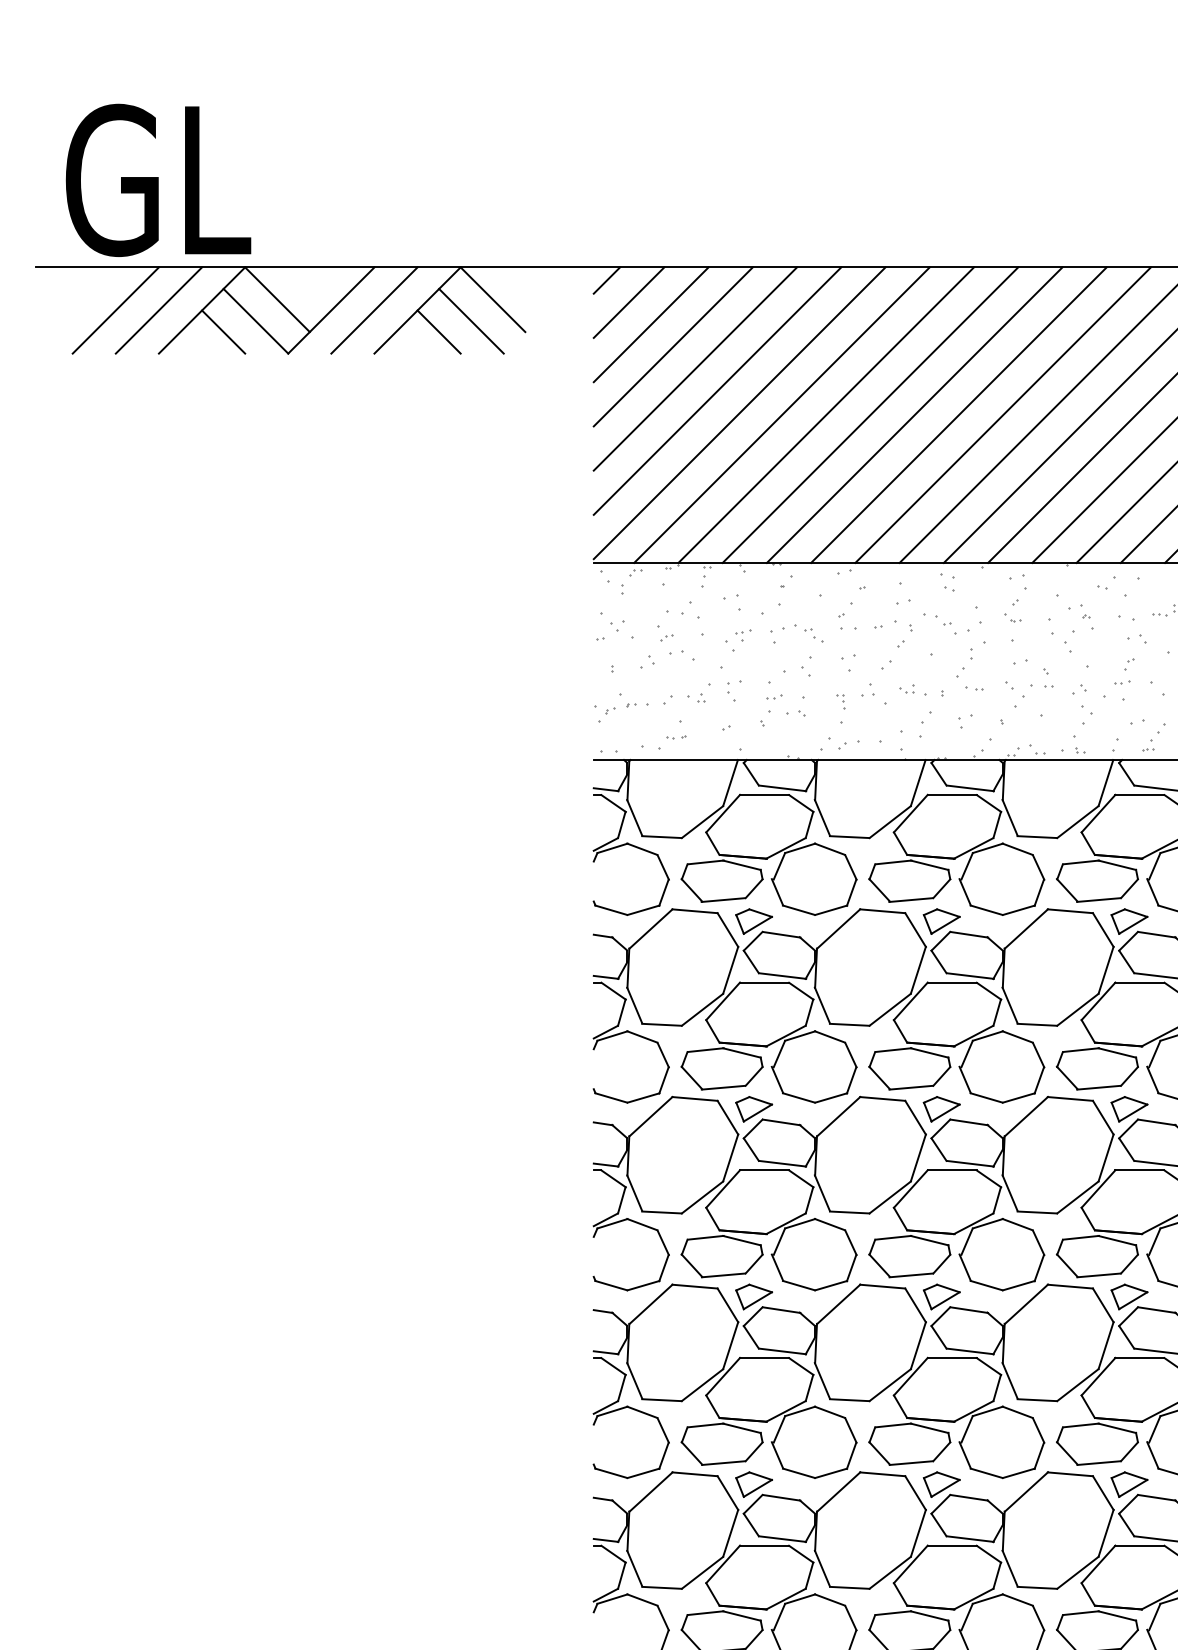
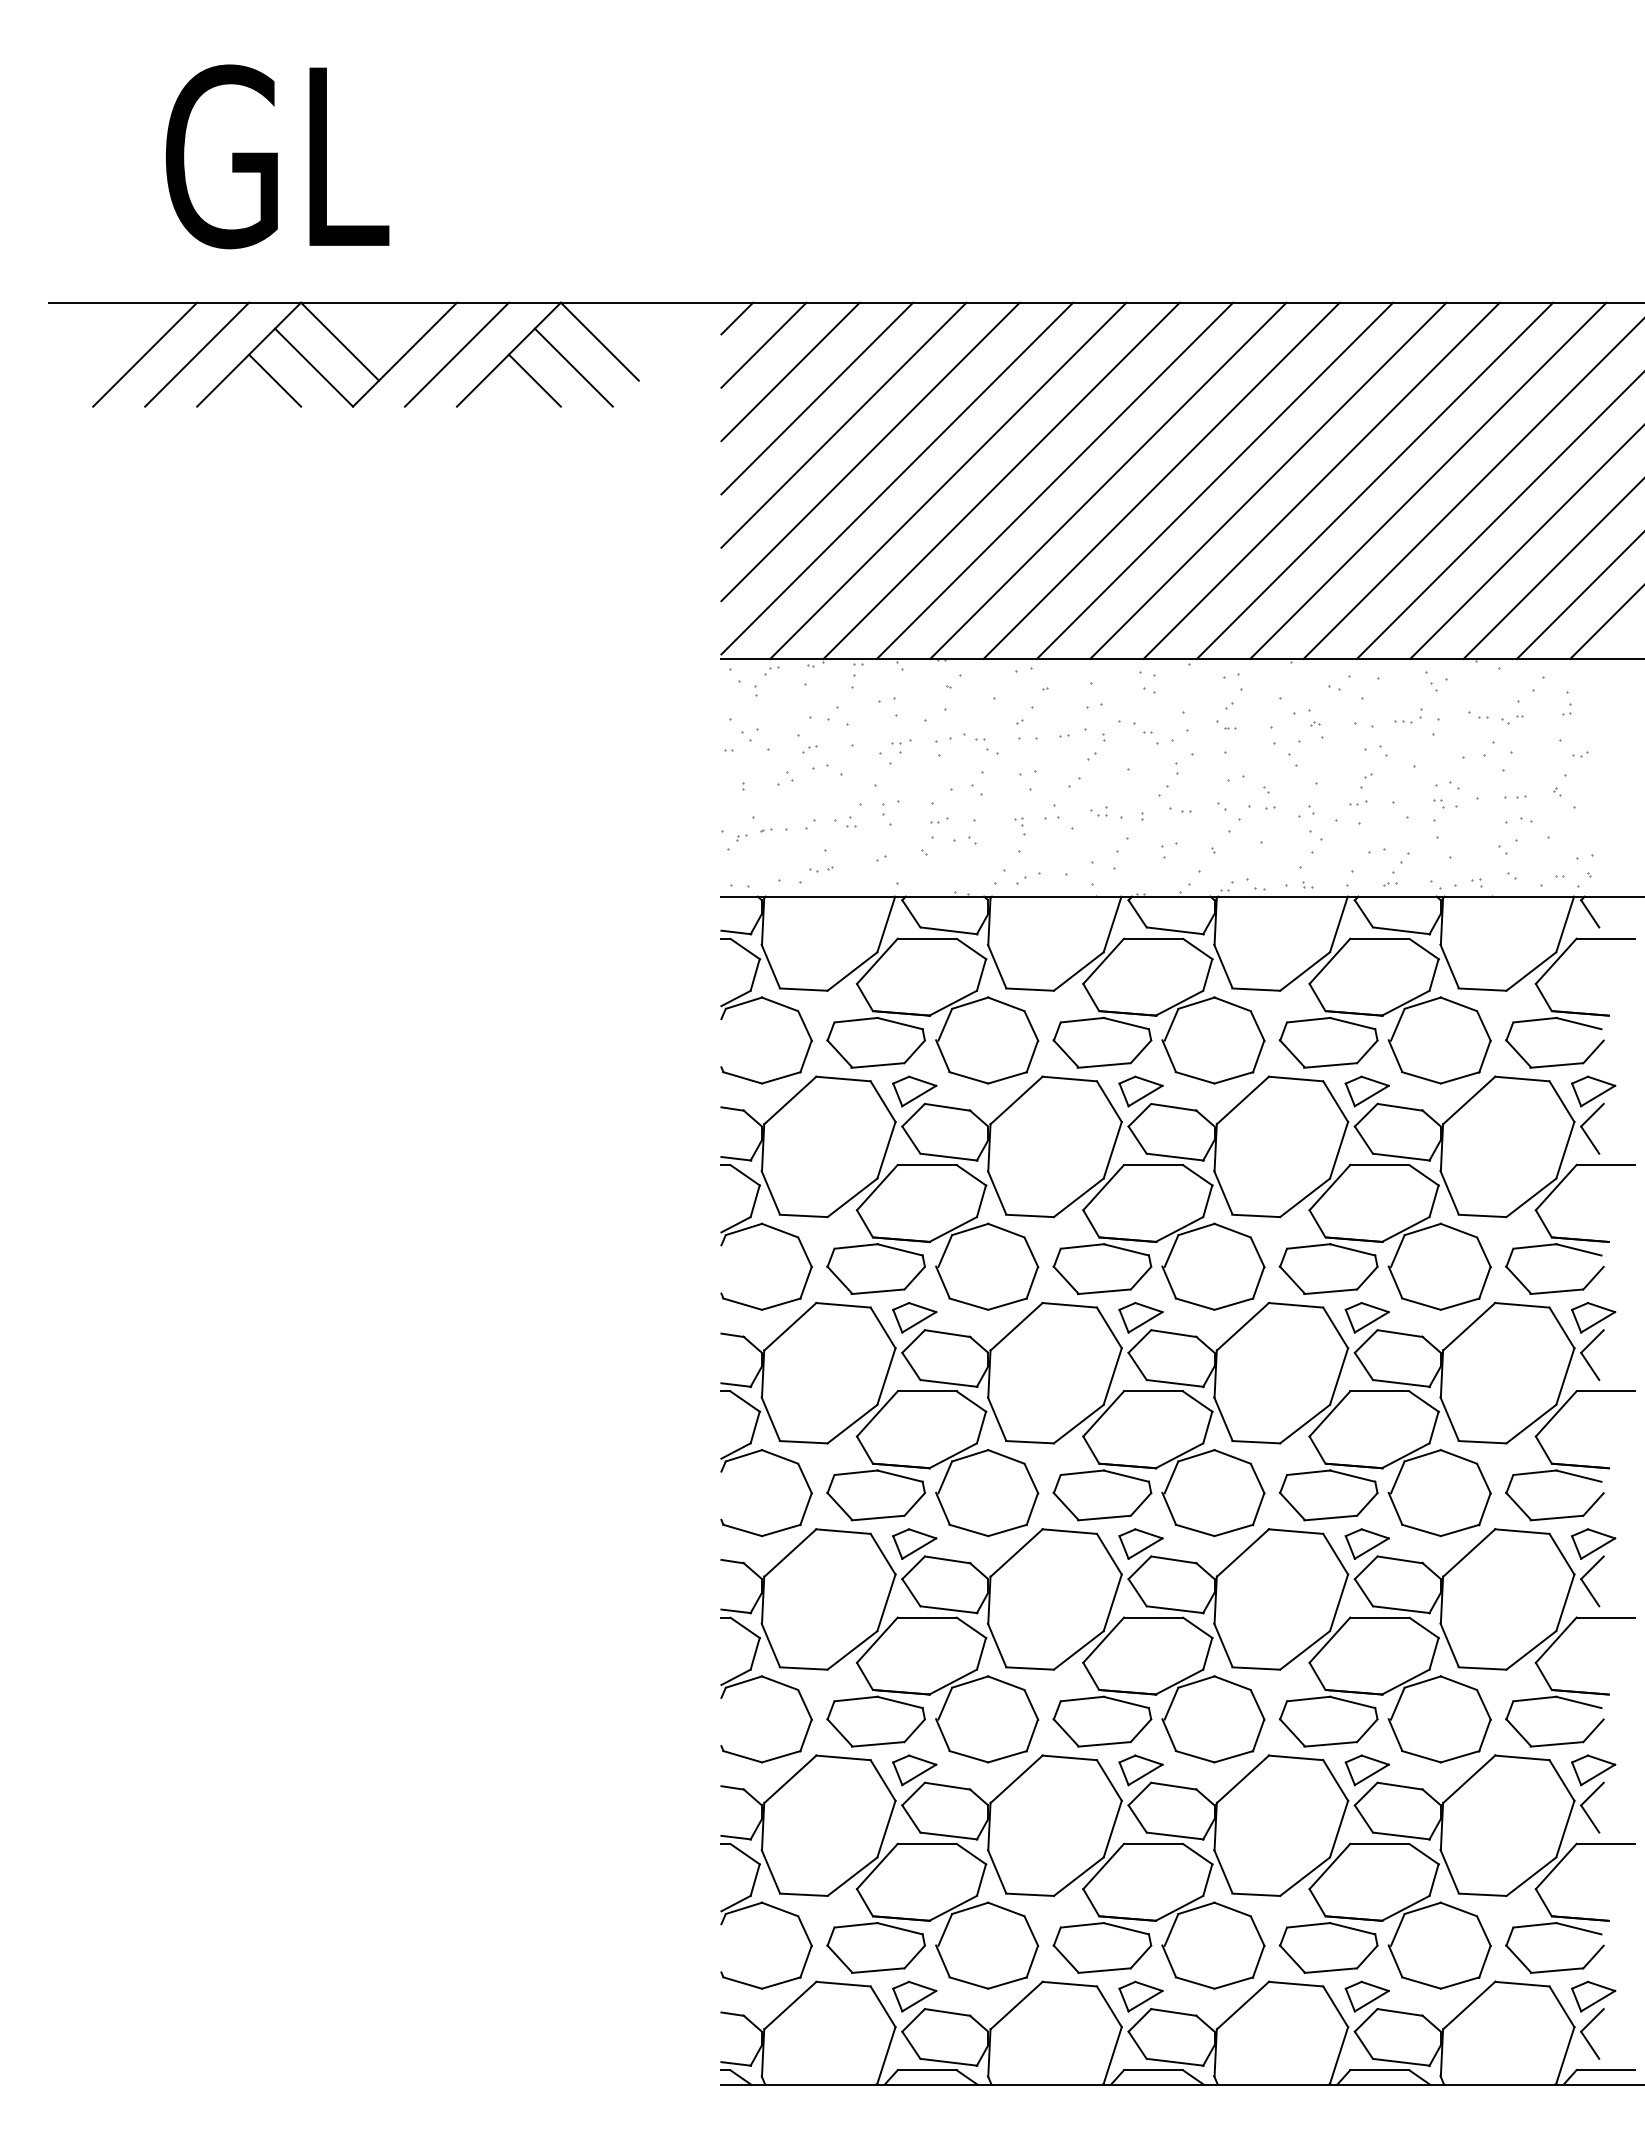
text: (158, 180) -> (277, 156), moved

